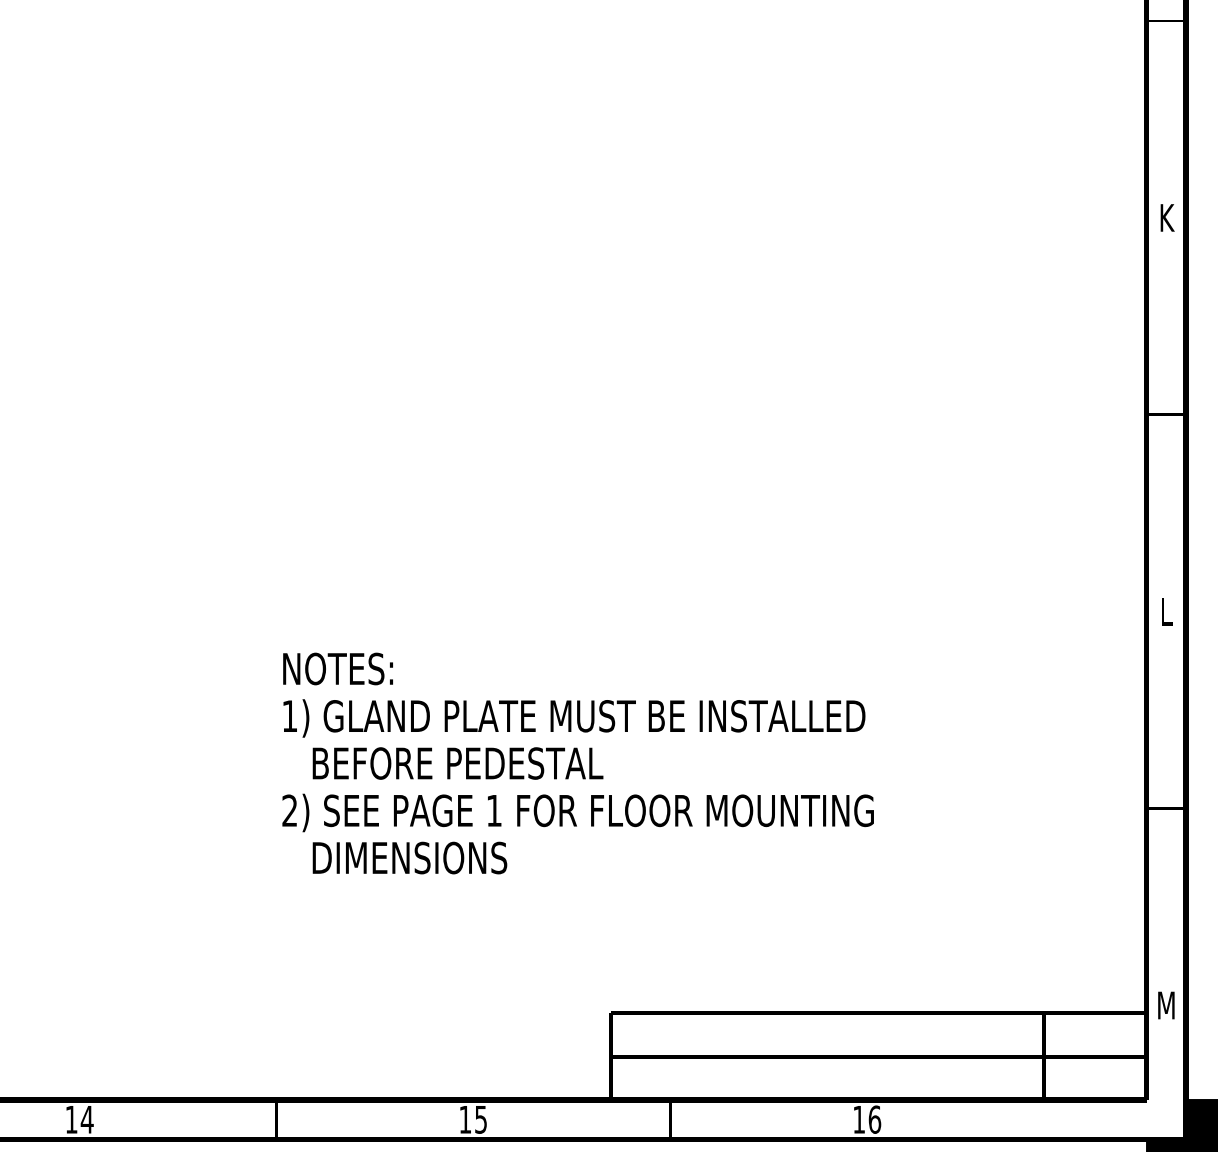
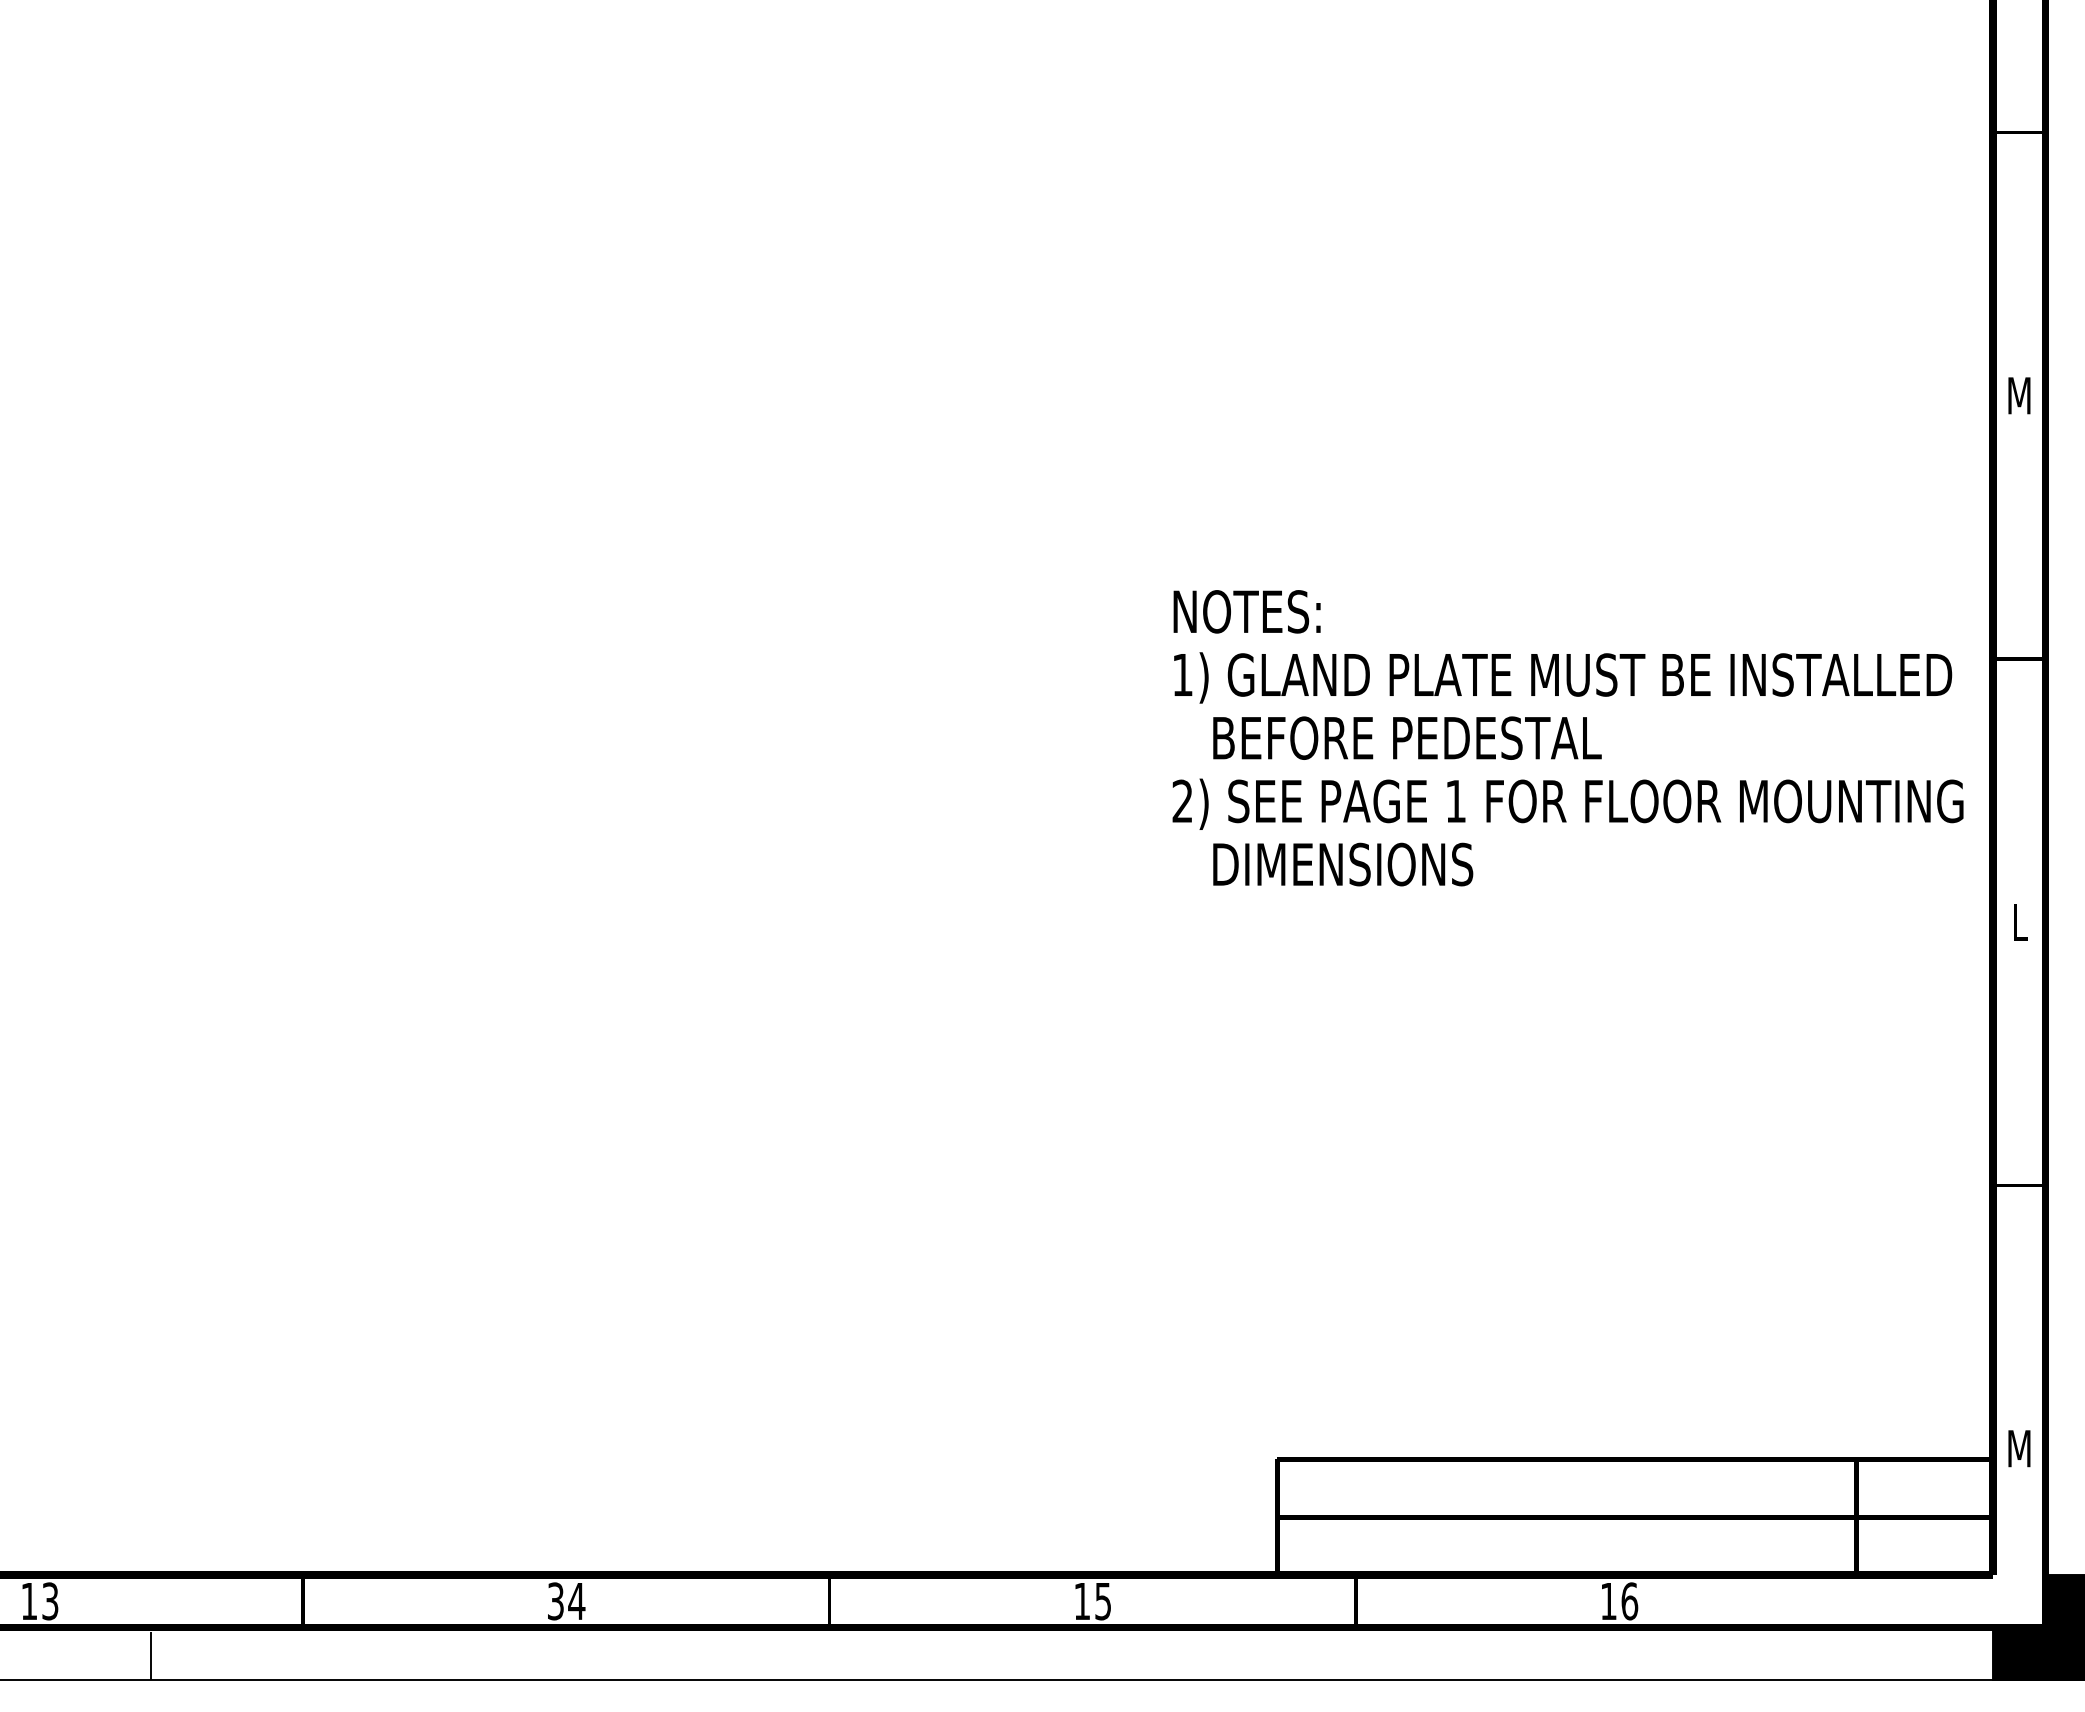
text: (1166, 217) -> (2019, 395), K -> M
text: (577, 763) -> (1567, 738), moved
text: (71, 1119) -> (555, 1601), 14 -> 34

